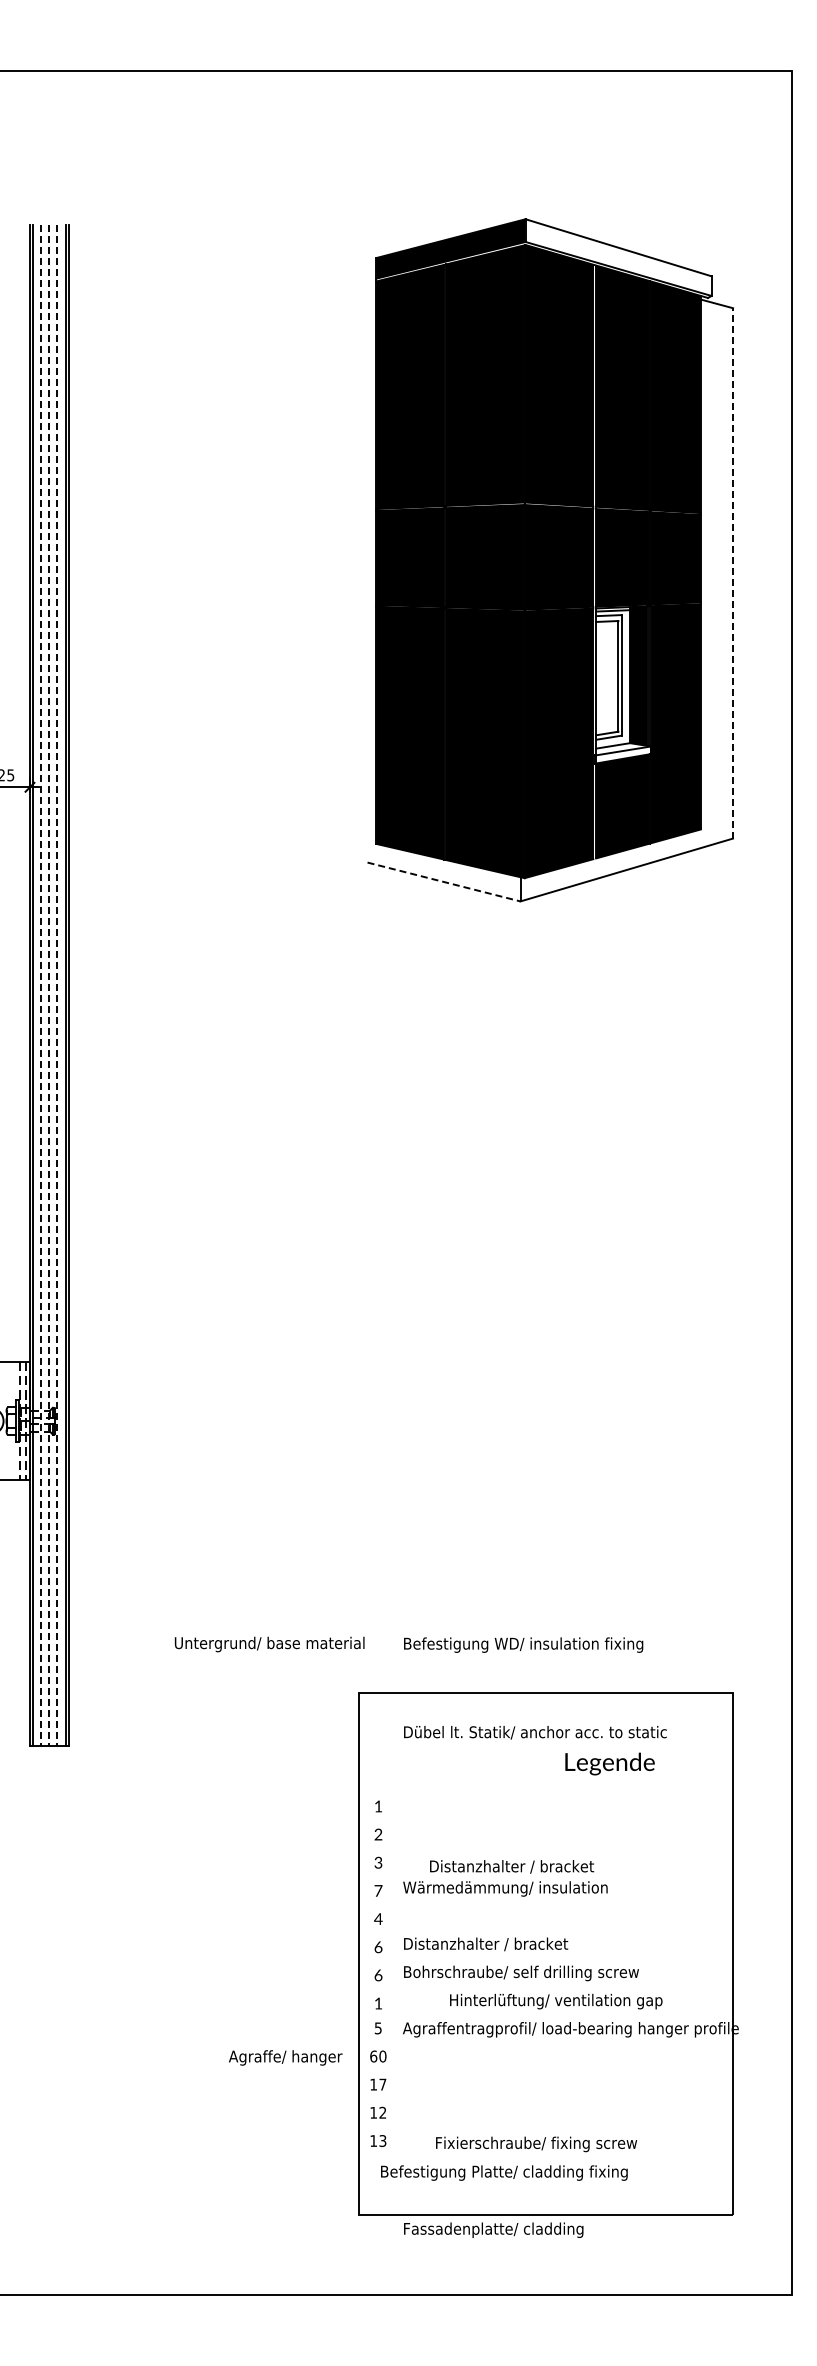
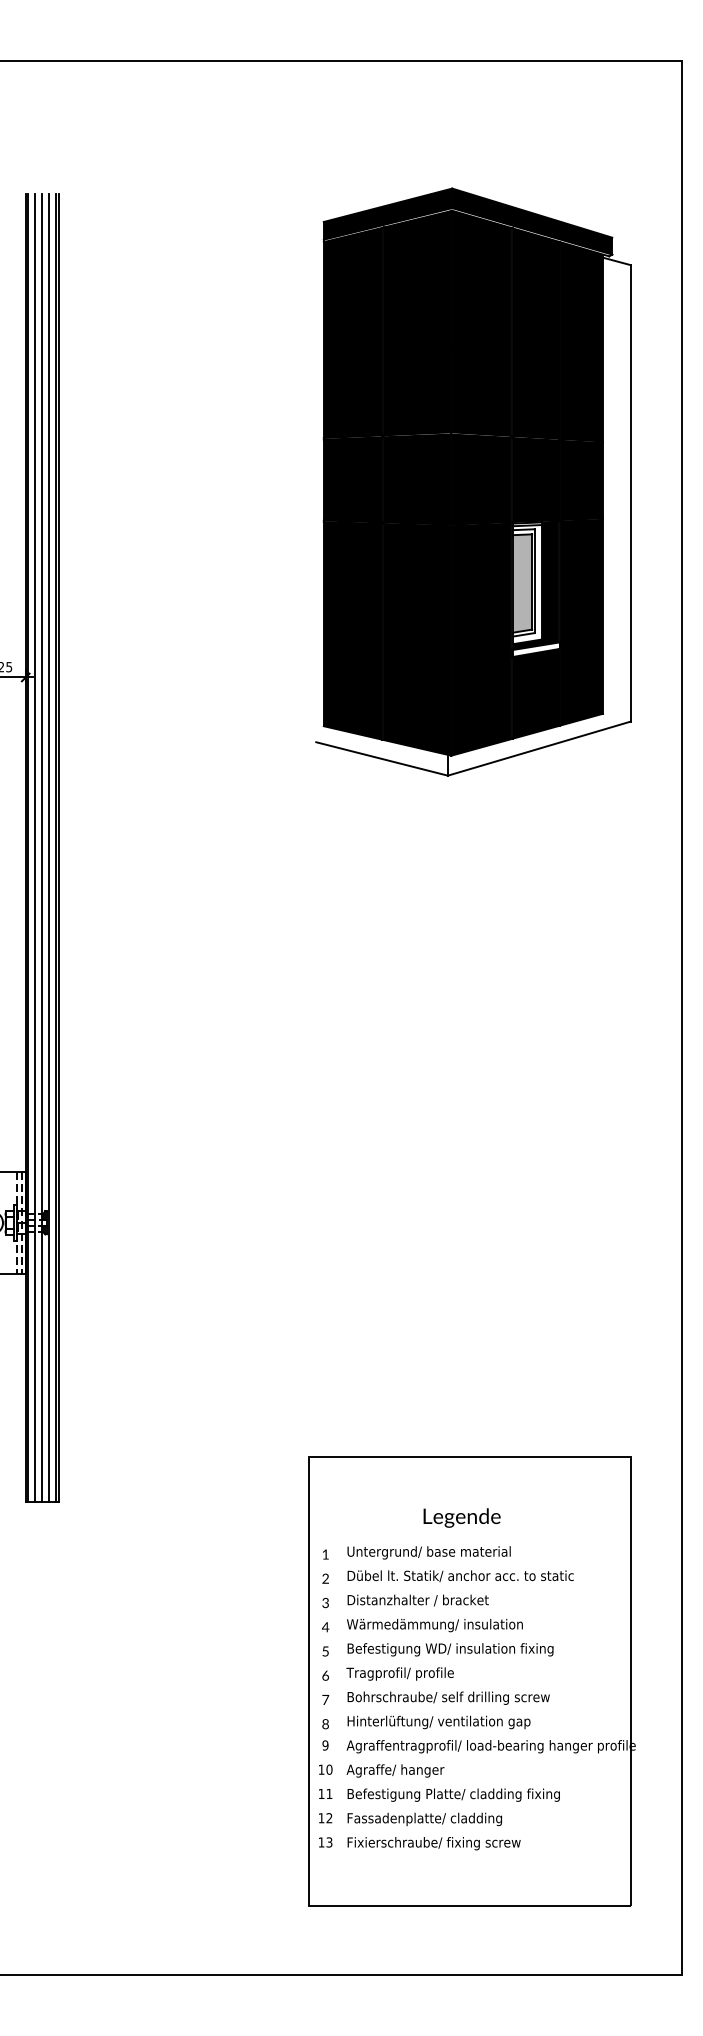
fill: (618, 257) -> (532, 221), added
line: (733, 572) -> (631, 492), dashed -> solid
fill: (607, 678) -> (522, 583), added
fill: (623, 749) -> (536, 644), added
line: (444, 882) -> (382, 759), dashed -> solid
line: (41, 985) -> (35, 848), dashed -> solid
line: (49, 985) -> (42, 848), dashed -> solid
line: (57, 985) -> (49, 848), dashed -> solid
text: (269, 1644) -> (428, 1552), moved
text: (523, 1644) -> (450, 1649), moved
text: (535, 1732) -> (460, 1576), moved
text: (609, 1763) -> (461, 1517), moved
text: (512, 1866) -> (418, 1600), moved
text: (378, 1890) -> (325, 1626), 7 -> 4
text: (378, 1918) -> (325, 1650), 4 -> 5
text: (485, 1945) -> (417, 1674), Distanzhalter / bracket -> Tragprofil/ profile
text: (378, 1975) -> (325, 1700), 6 -> 7
text: (556, 2001) -> (439, 1722), moved
text: (378, 2003) -> (325, 1724), 1 -> 8
text: (377, 2027) -> (324, 1744), 5 -> 9
text: (373, 2056) -> (321, 1769), 60 -> 10
text: (285, 2057) -> (395, 1770), moved
text: (382, 2084) -> (329, 1793), 17 -> 11
text: (536, 2144) -> (434, 1843), moved
text: (504, 2172) -> (453, 1794), moved
text: (493, 2229) -> (424, 1818), moved

